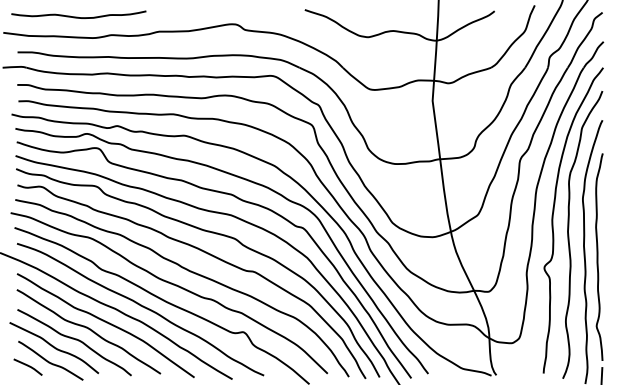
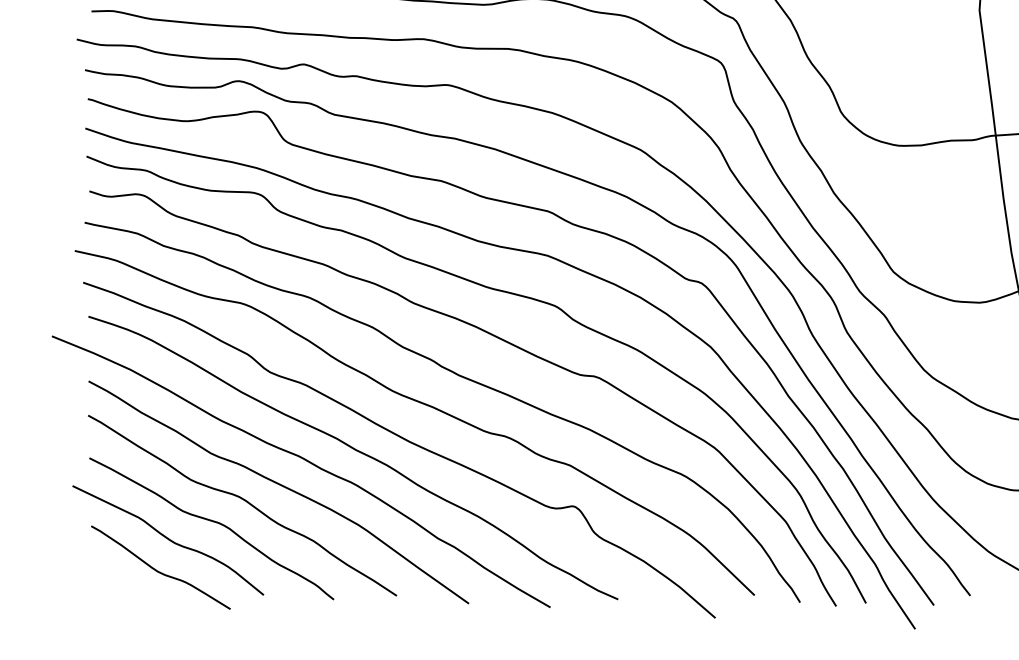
line: (27, 366) -> (110, 579), removed

